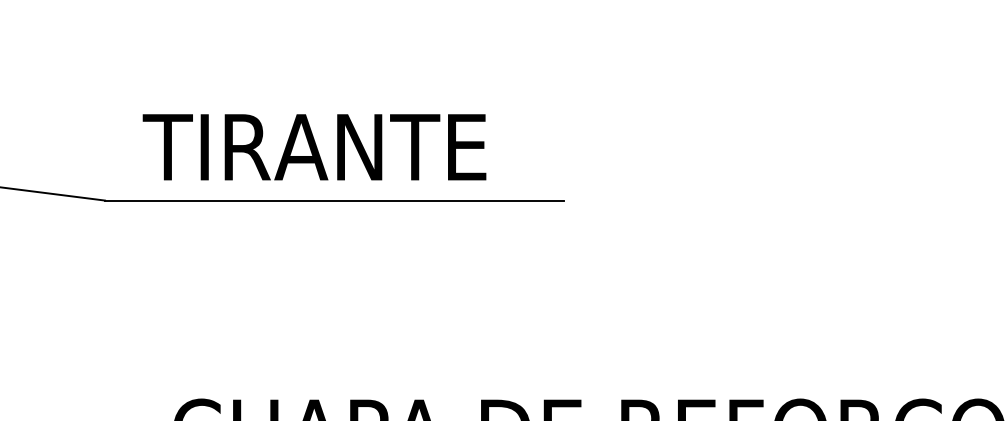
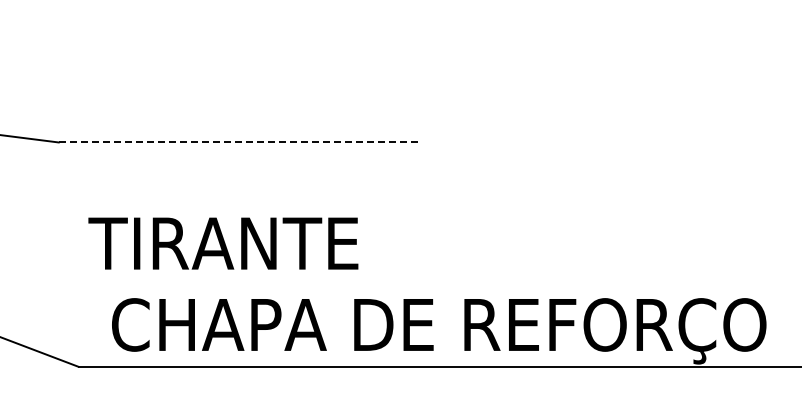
text: (314, 147) -> (223, 243), moved
line: (335, 200) -> (239, 142), solid -> dashed

